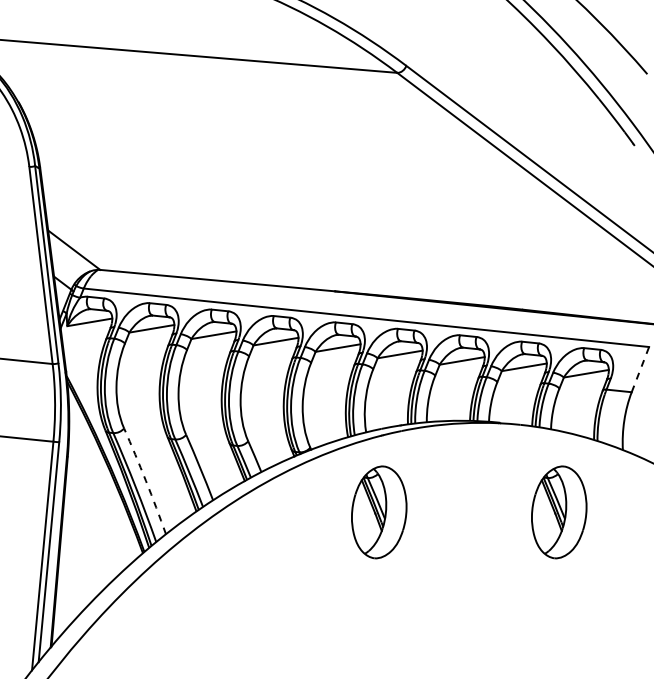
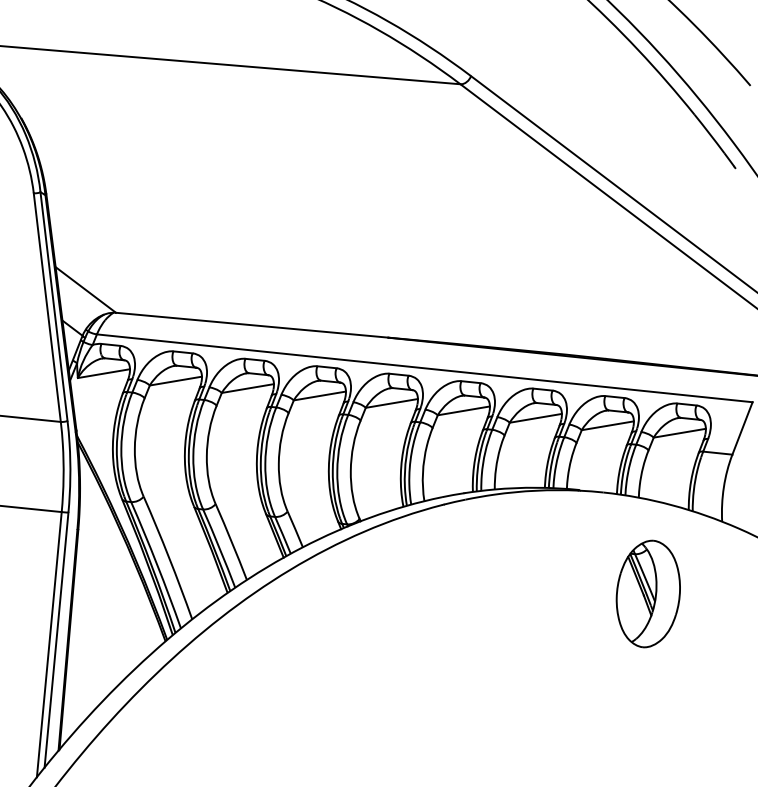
line: (640, 369) -> (742, 428), dashed -> solid
arc: (146, 480) -> (169, 557), dashed -> solid
part: (379, 512) -> (439, 594), removed

